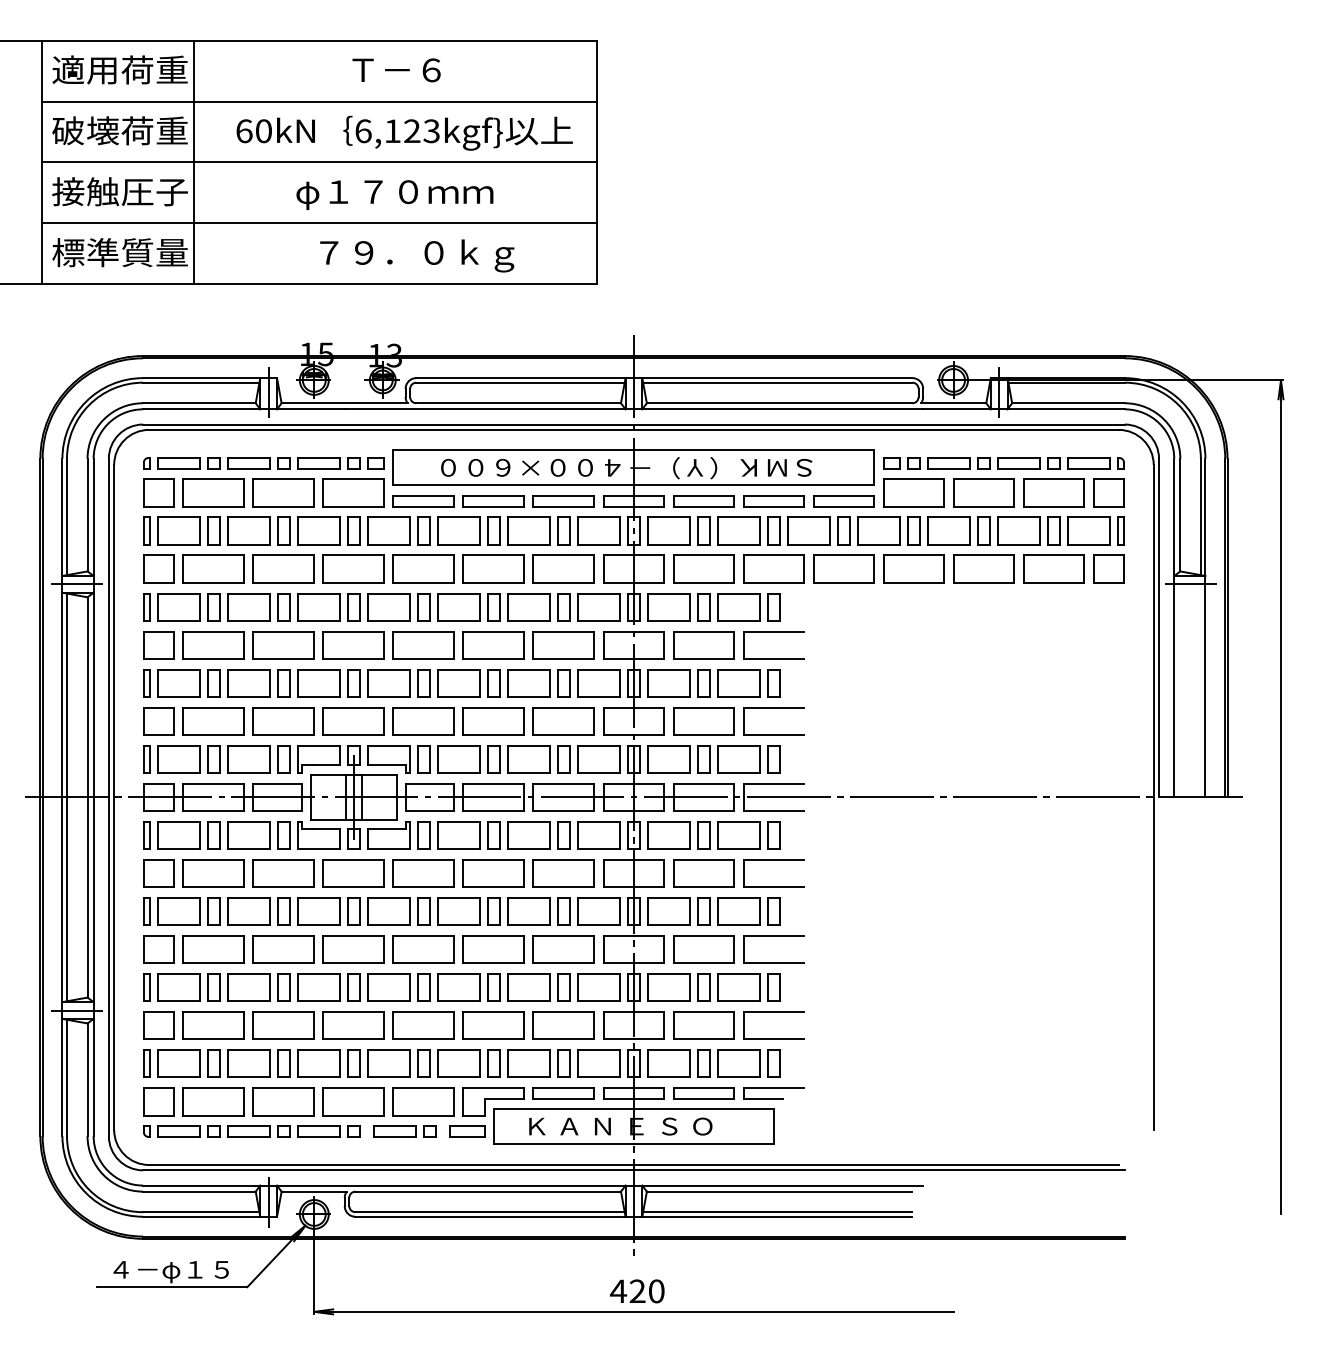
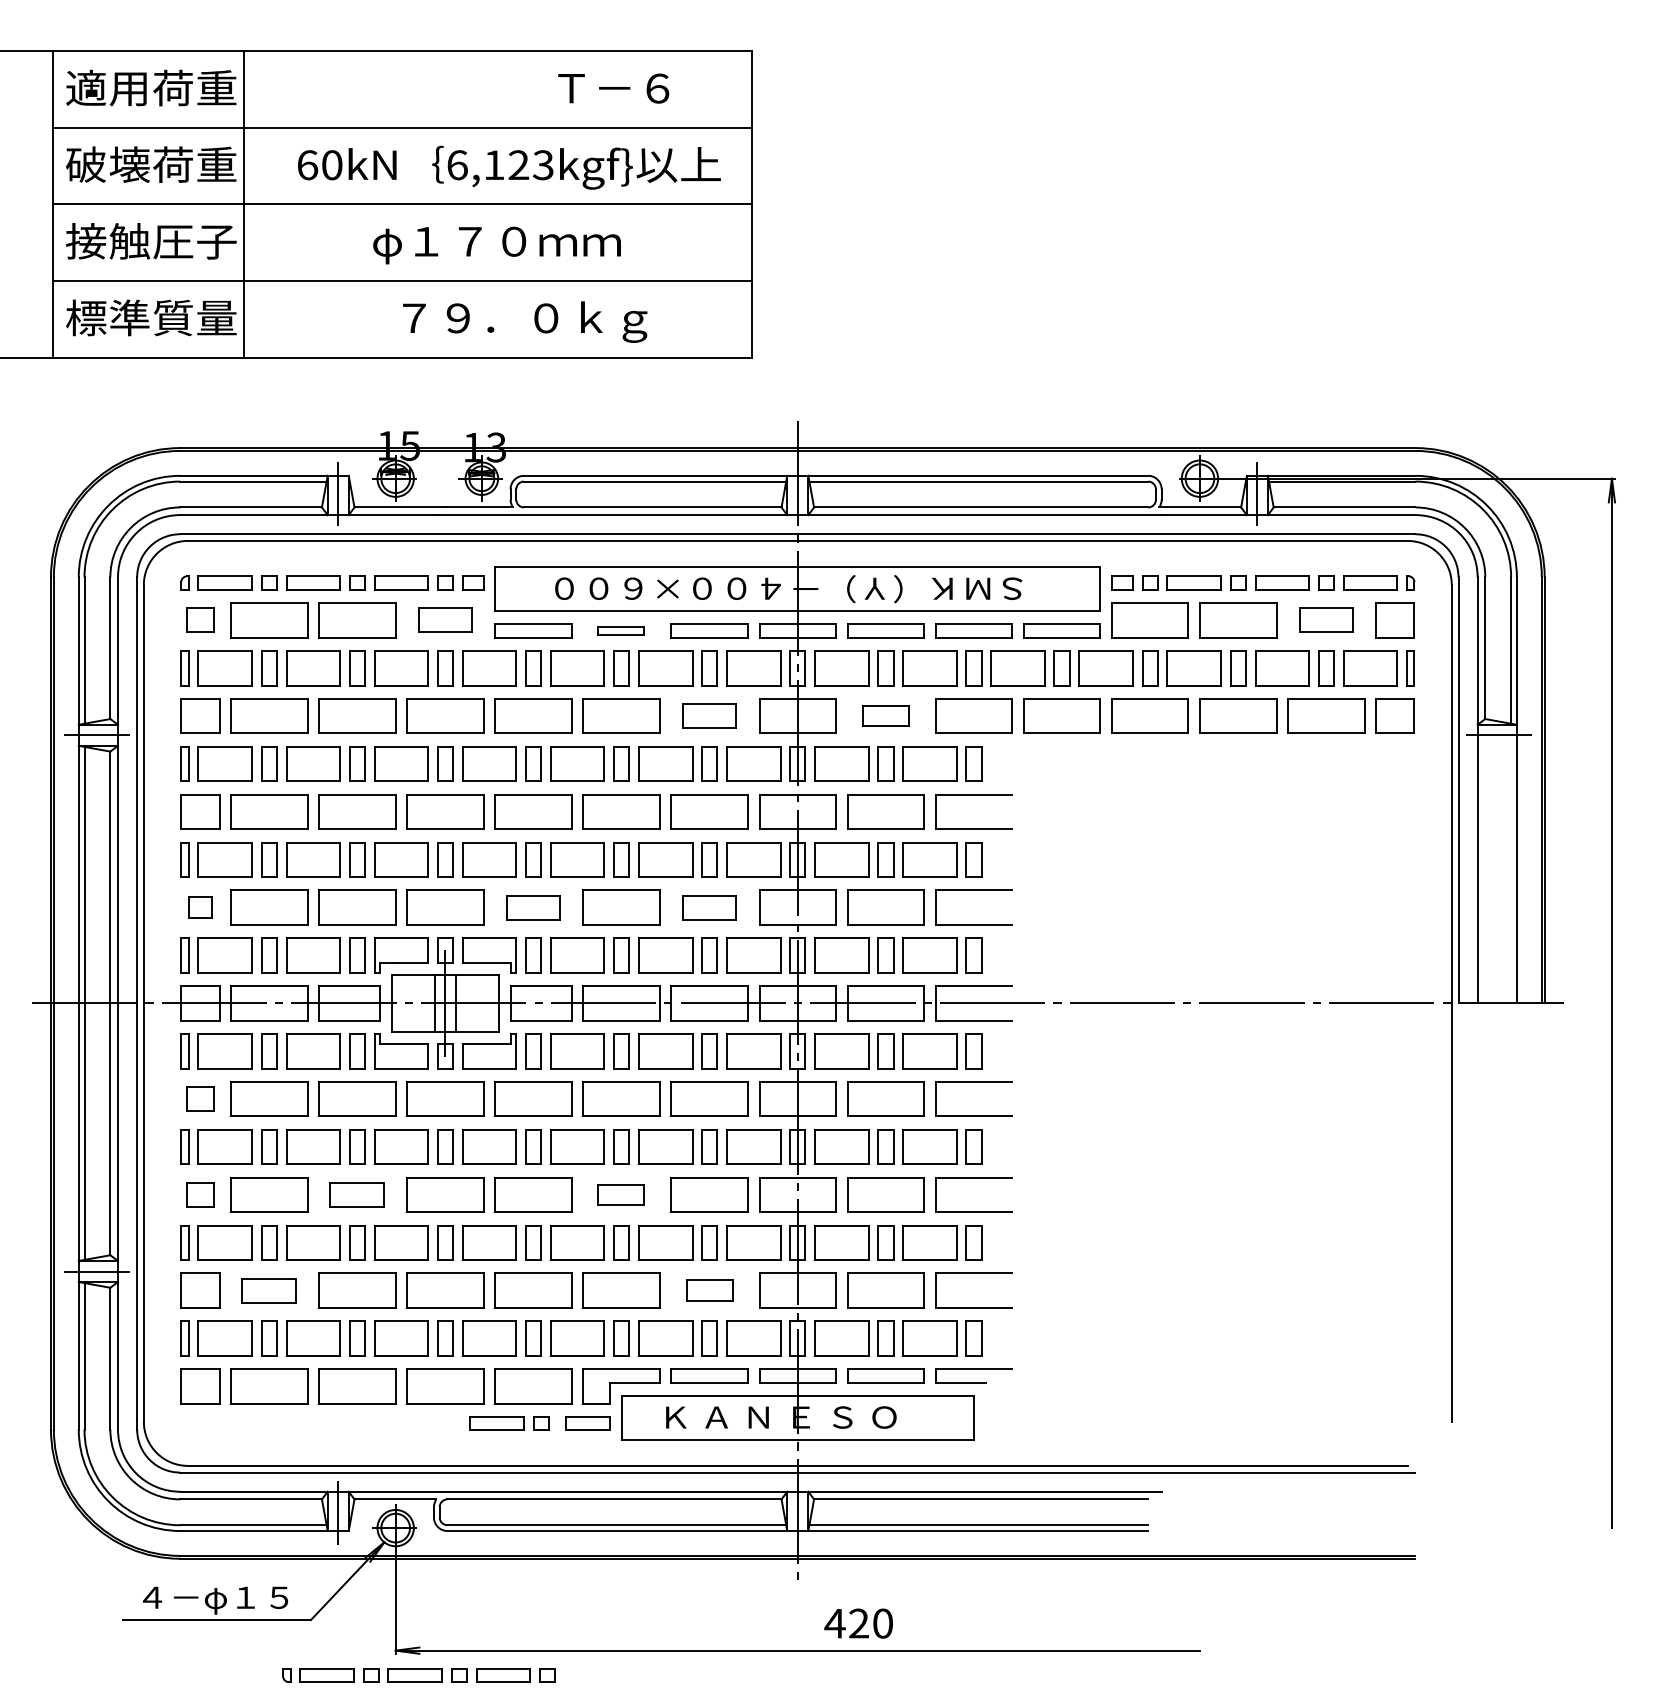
text: (396, 70) -> (613, 88), moved
part: (158, 492) -> (199, 619), size x0.7
part: (353, 492) -> (444, 619), size x0.7
part: (1053, 492) -> (1325, 619), size x0.7
part: (493, 501) -> (621, 631), size x0.6
part: (563, 568) -> (709, 715), size x0.7
part: (703, 568) -> (885, 715), size x0.6
part: (158, 721) -> (199, 907), size x0.6
part: (423, 721) -> (533, 907), size x0.7
part: (563, 721) -> (709, 907), size x0.7
part: (158, 873) -> (199, 1099), size x0.7
part: (158, 949) -> (199, 1194), size x0.7
part: (283, 949) -> (356, 1194), size x0.7
part: (493, 949) -> (621, 1194), size x0.6
part: (213, 1025) -> (268, 1290), size x0.7
part: (563, 1025) -> (709, 1290), size x0.6
part: (251, 1131) -> (418, 1675), moved
text: (637, 1291) -> (858, 1623), moved

